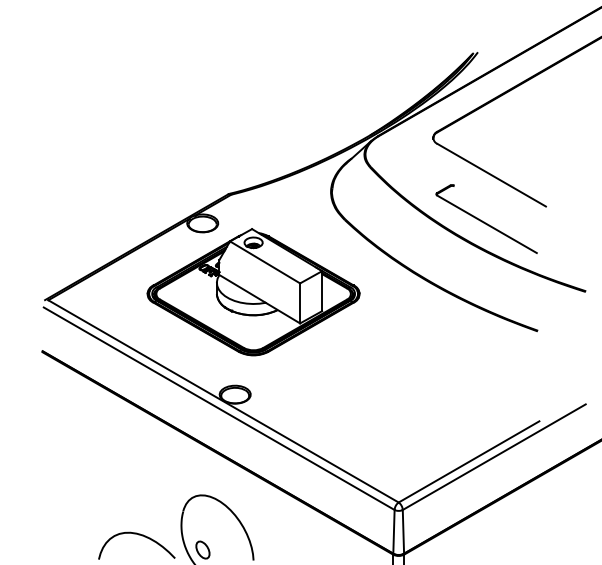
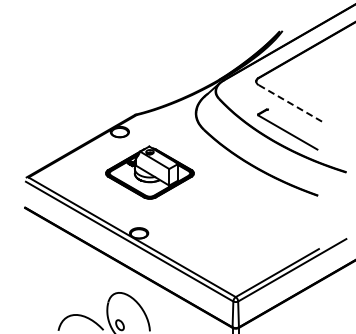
line: (491, 175) -> (290, 103), solid -> dashed
part: (252, 291) -> (149, 172), size x0.7

